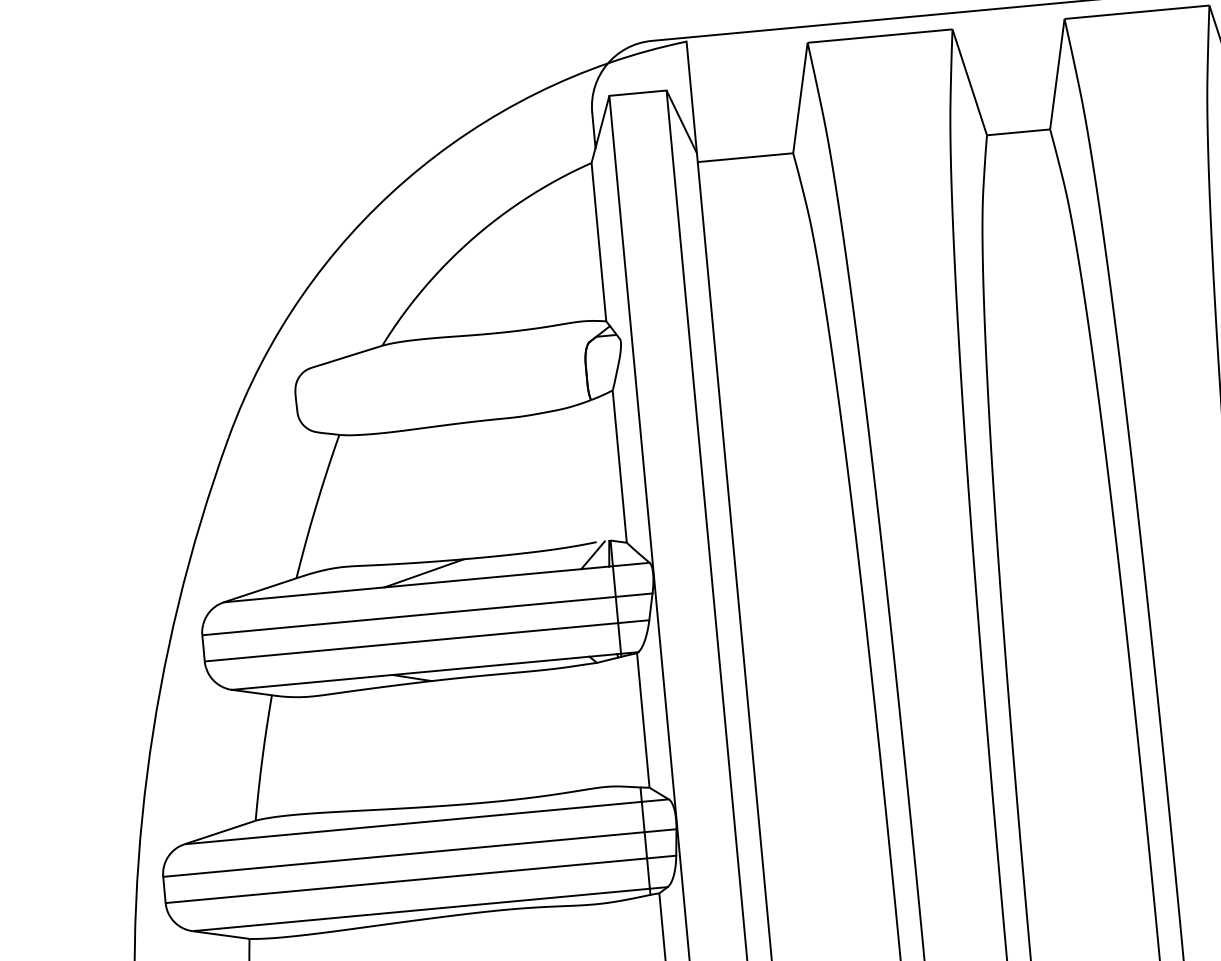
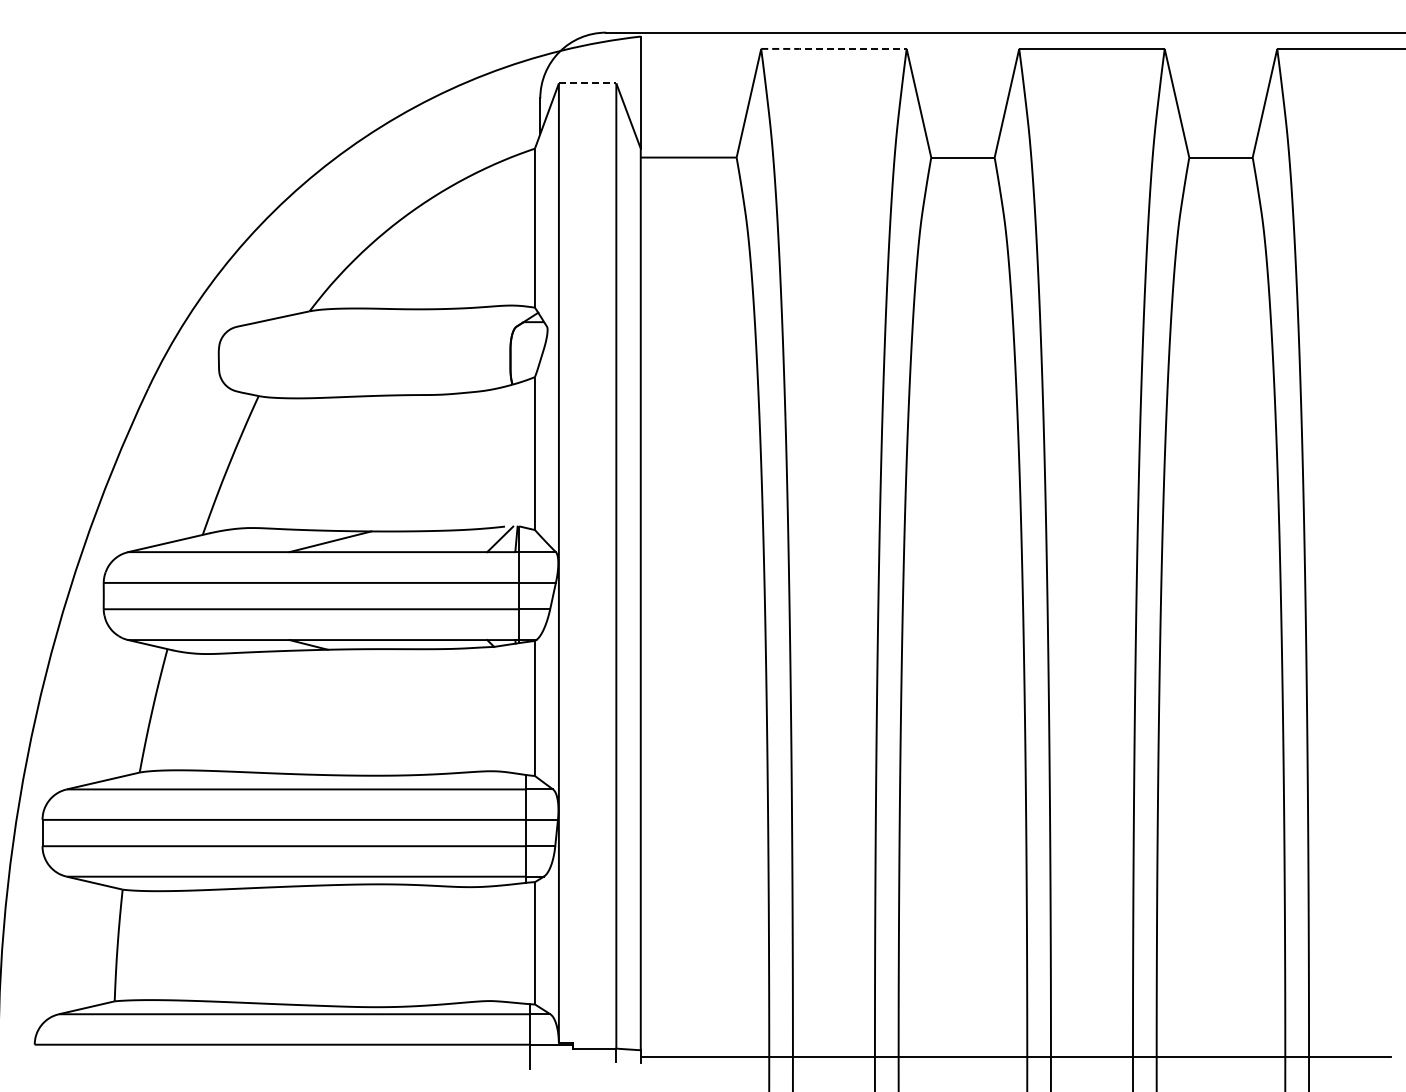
line: (880, 35) -> (834, 48), solid -> dashed
line: (637, 93) -> (587, 83), solid -> dashed

